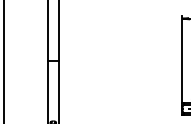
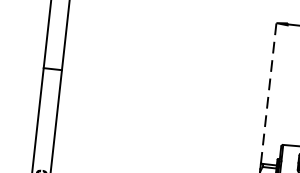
line: (182, 58) -> (269, 89), solid -> dashed

